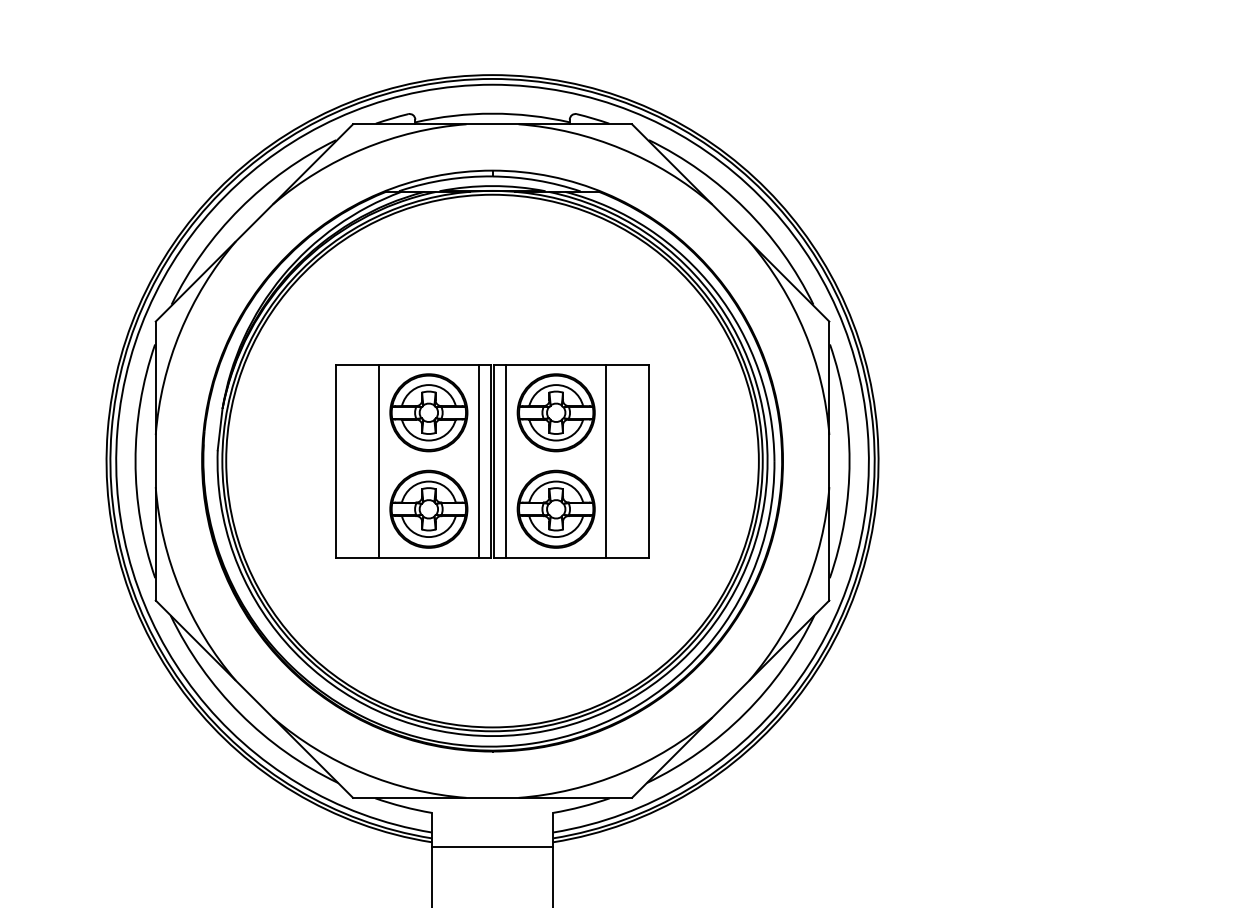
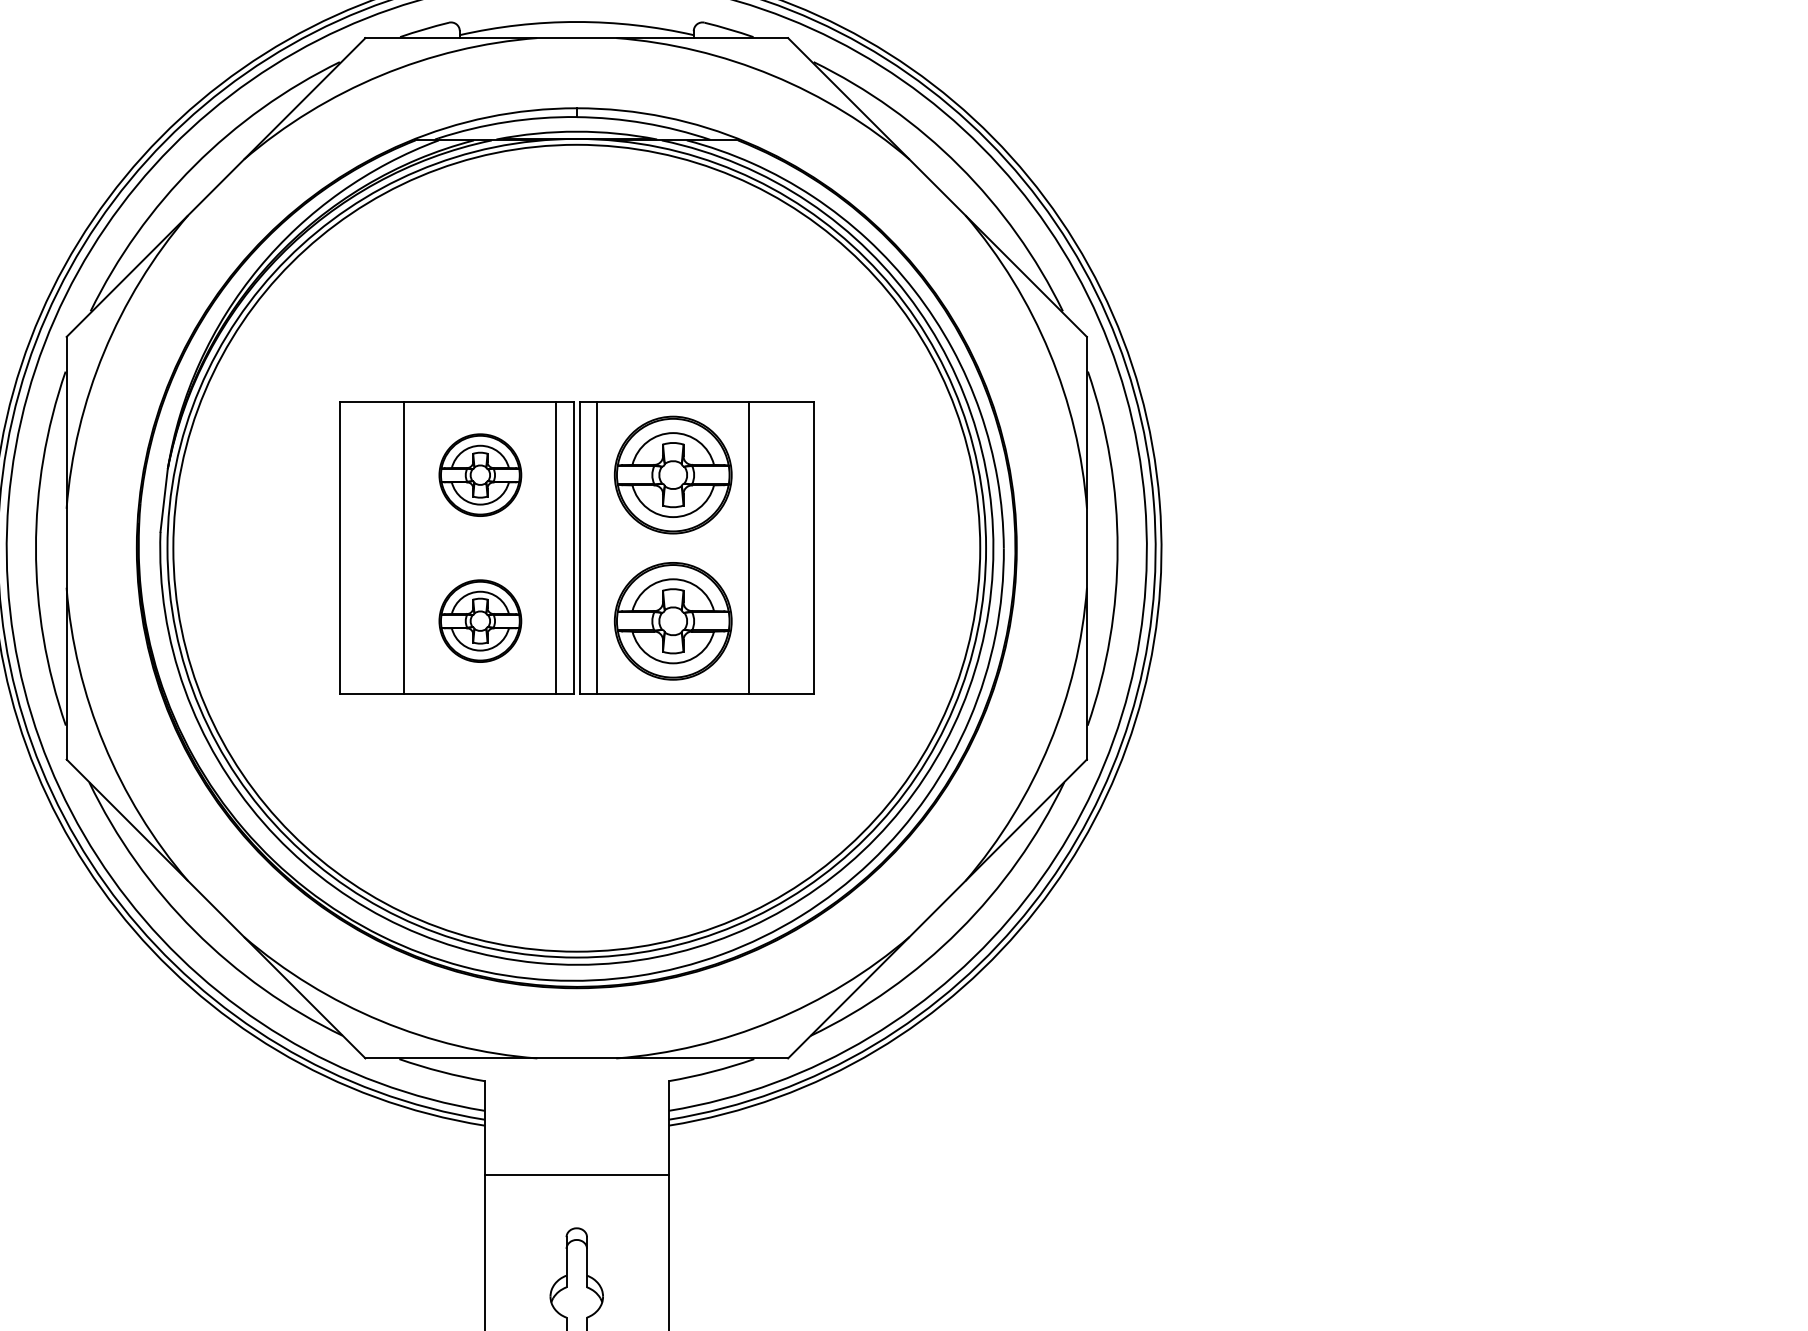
part: (428, 412) -> (479, 474), size x0.7
part: (428, 508) -> (479, 620), size x0.7
line: (492, 847) -> (576, 1176), moved

